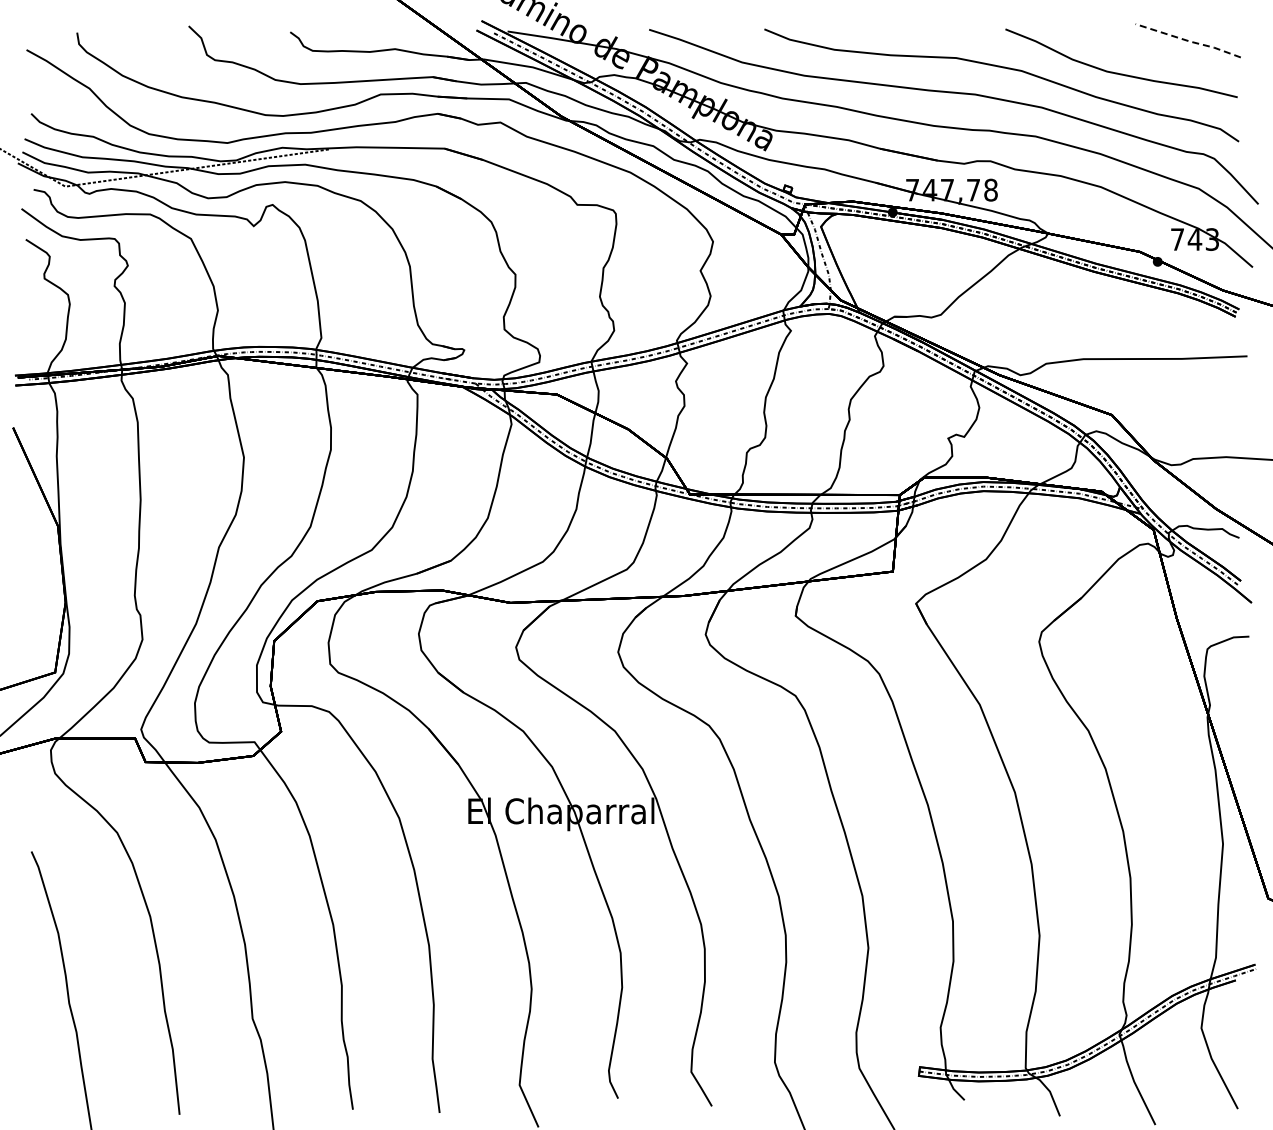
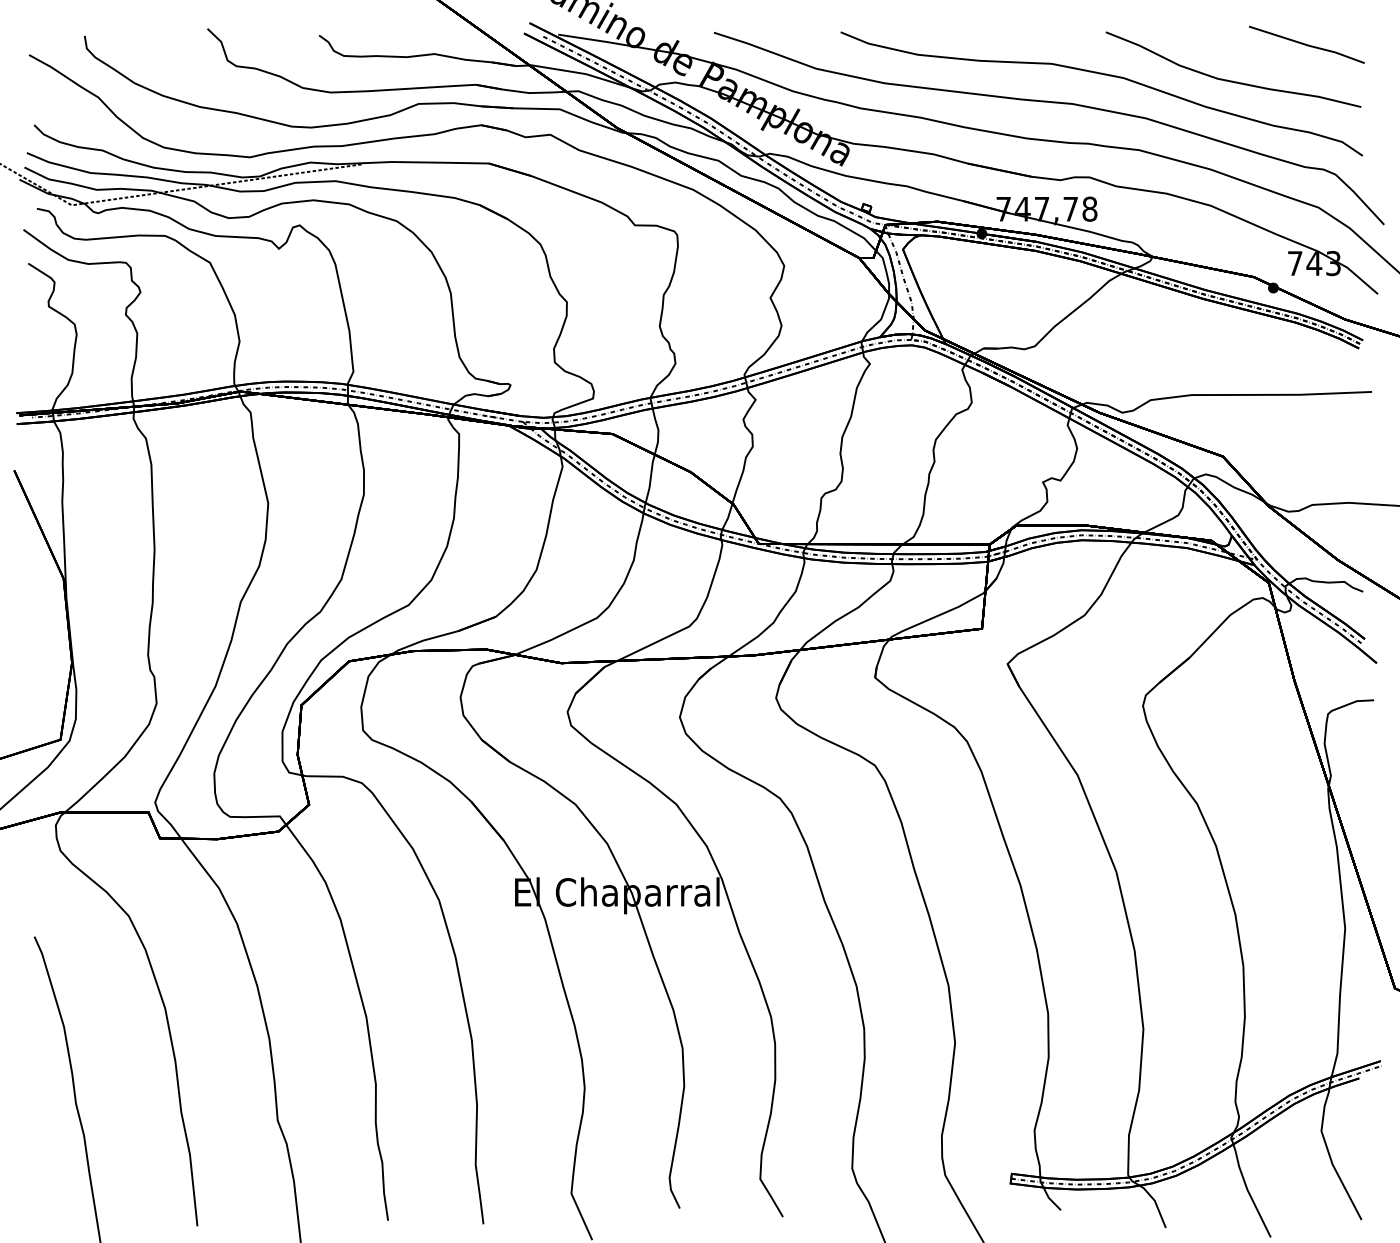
line: (1189, 41) -> (1308, 45), dashed -> solid

